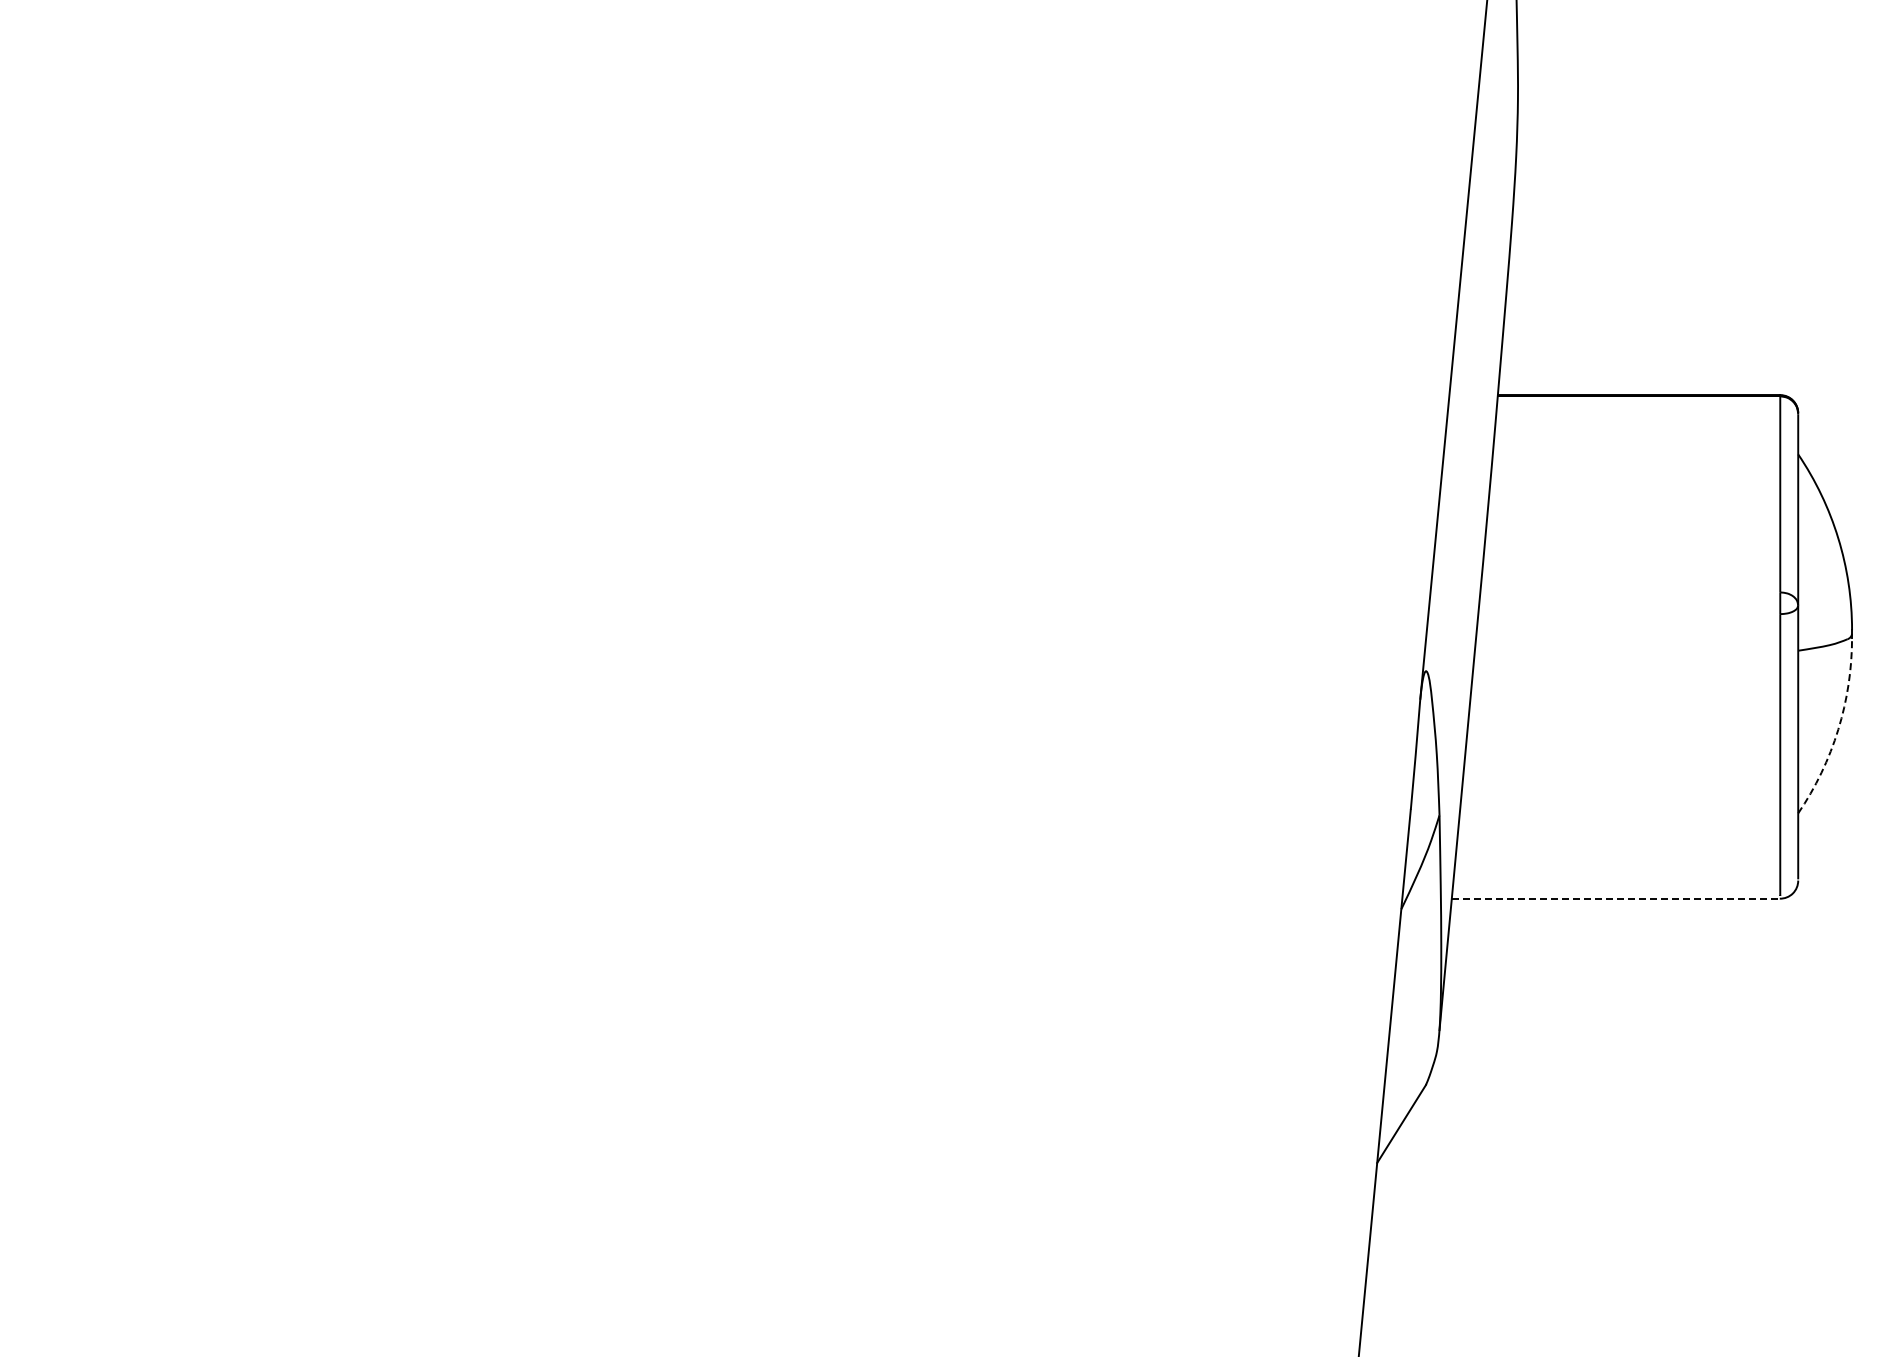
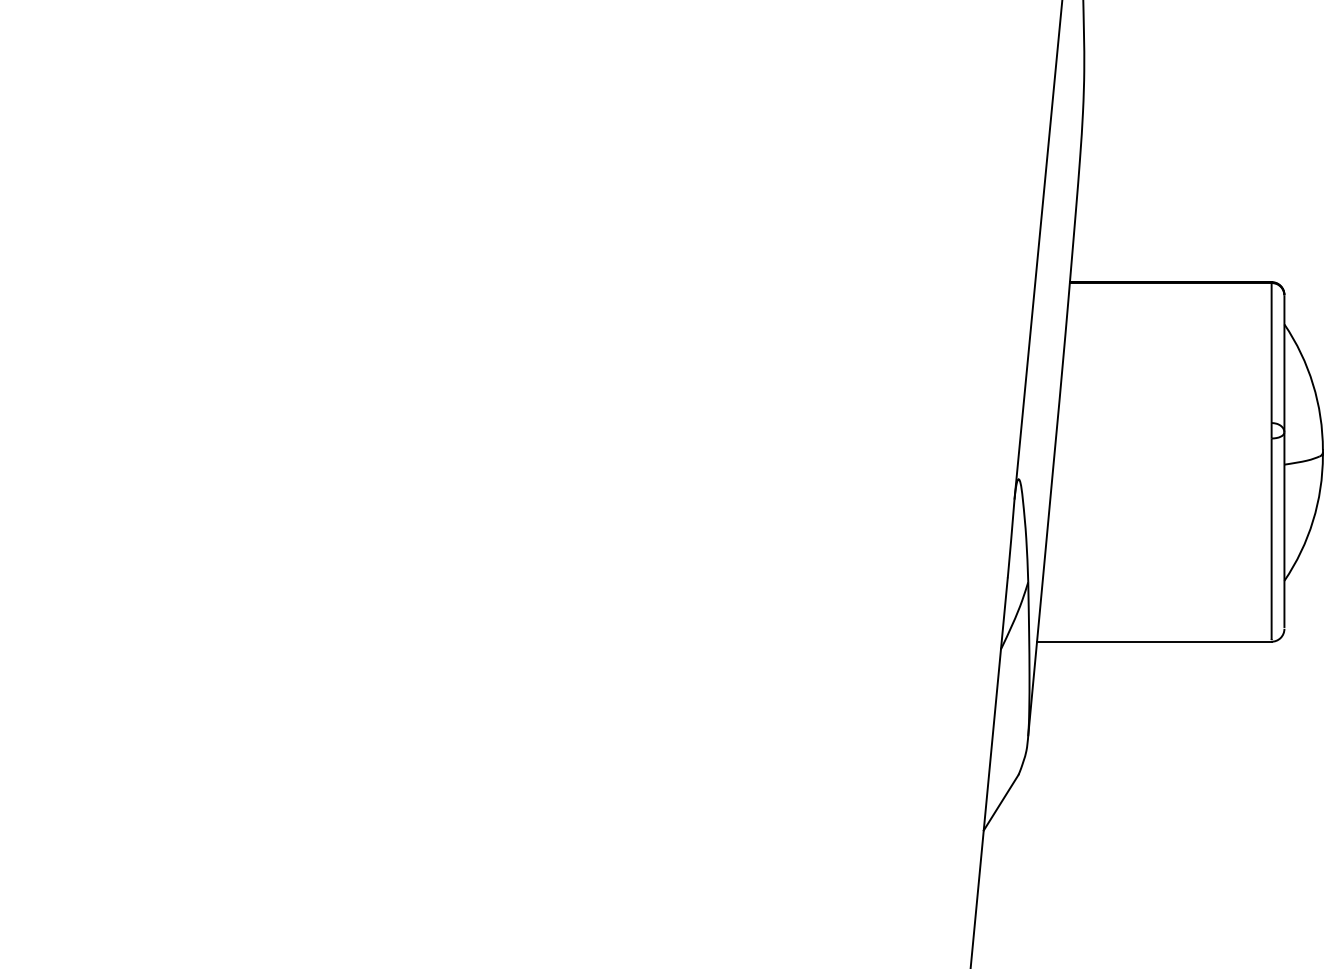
arc: (1838, 729) -> (1313, 520), dashed -> solid
line: (1616, 898) -> (1154, 641), dashed -> solid

